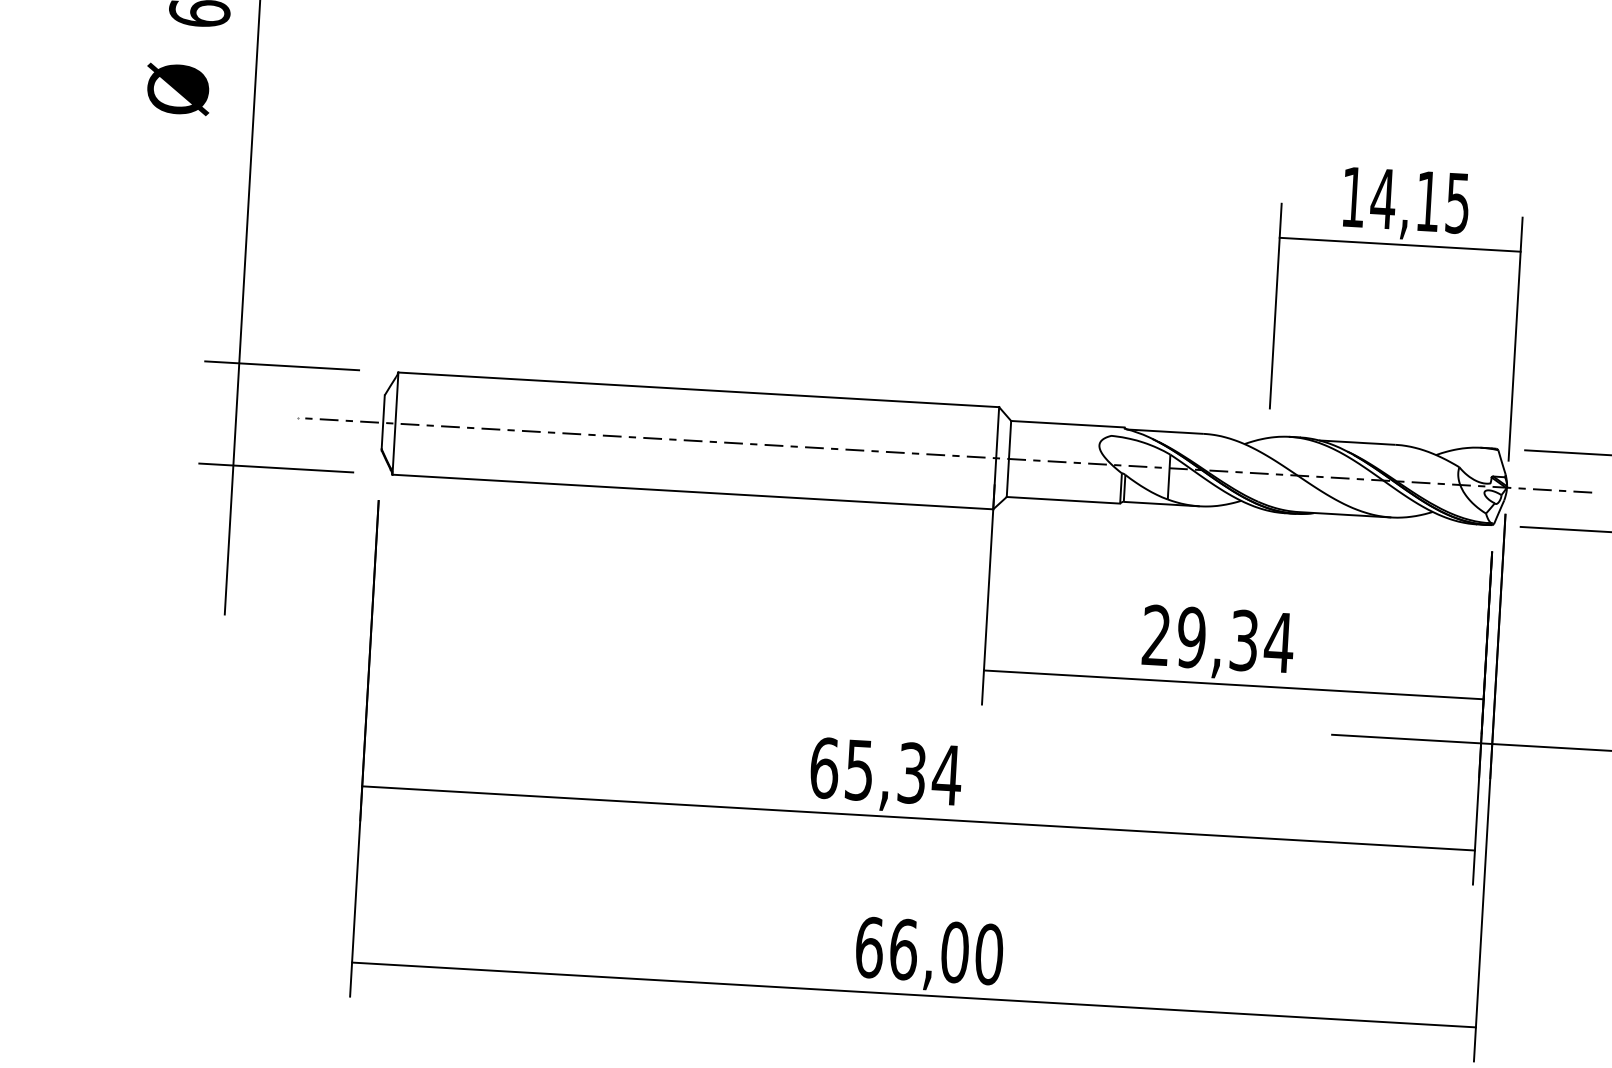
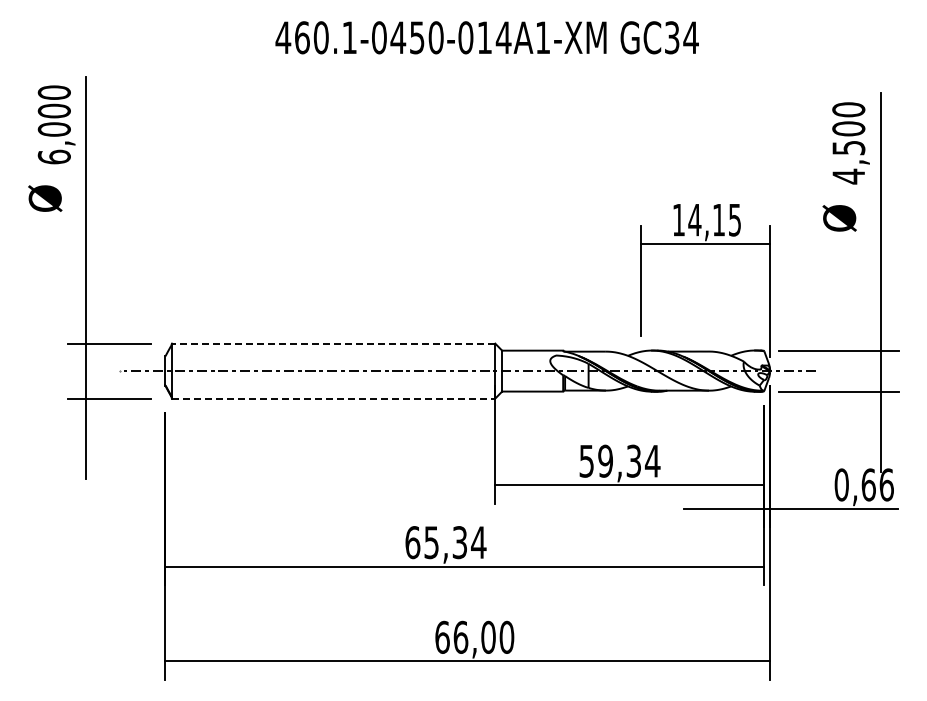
line: (698, 389) -> (333, 343), solid -> dashed
line: (692, 491) -> (333, 398), solid -> dashed
text: (1156, 634) -> (586, 460), 29,34 -> 59,34

